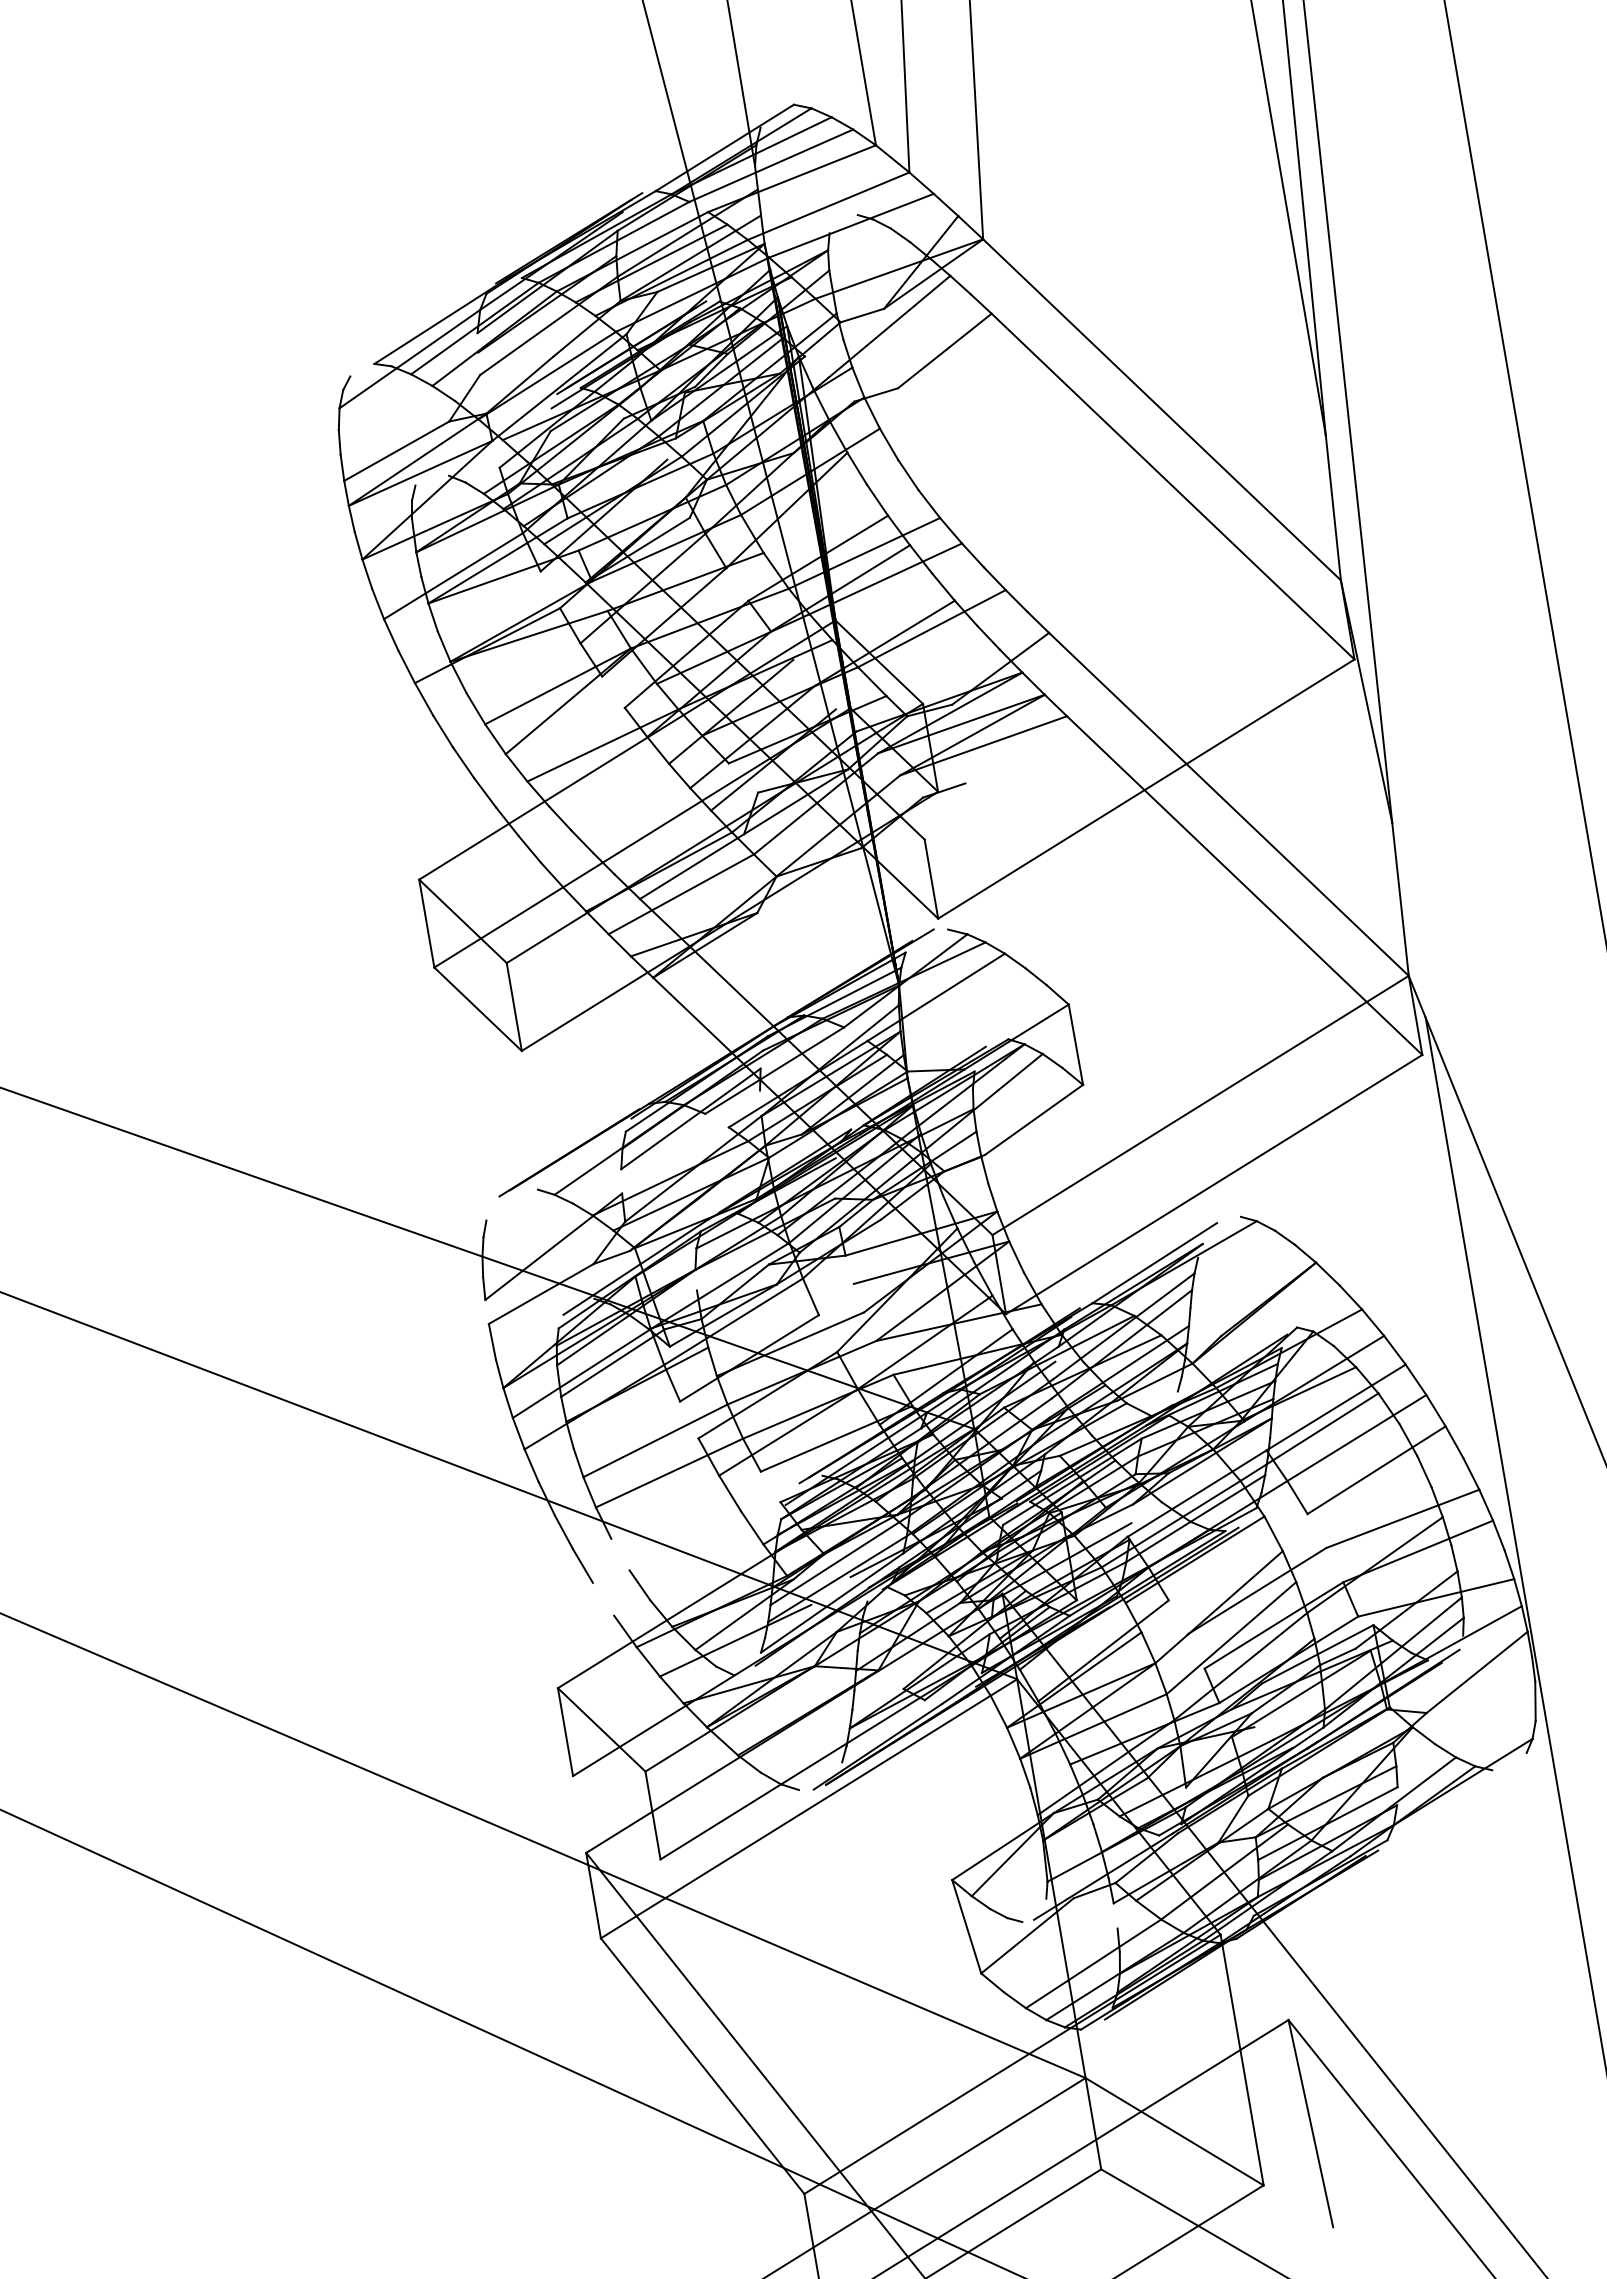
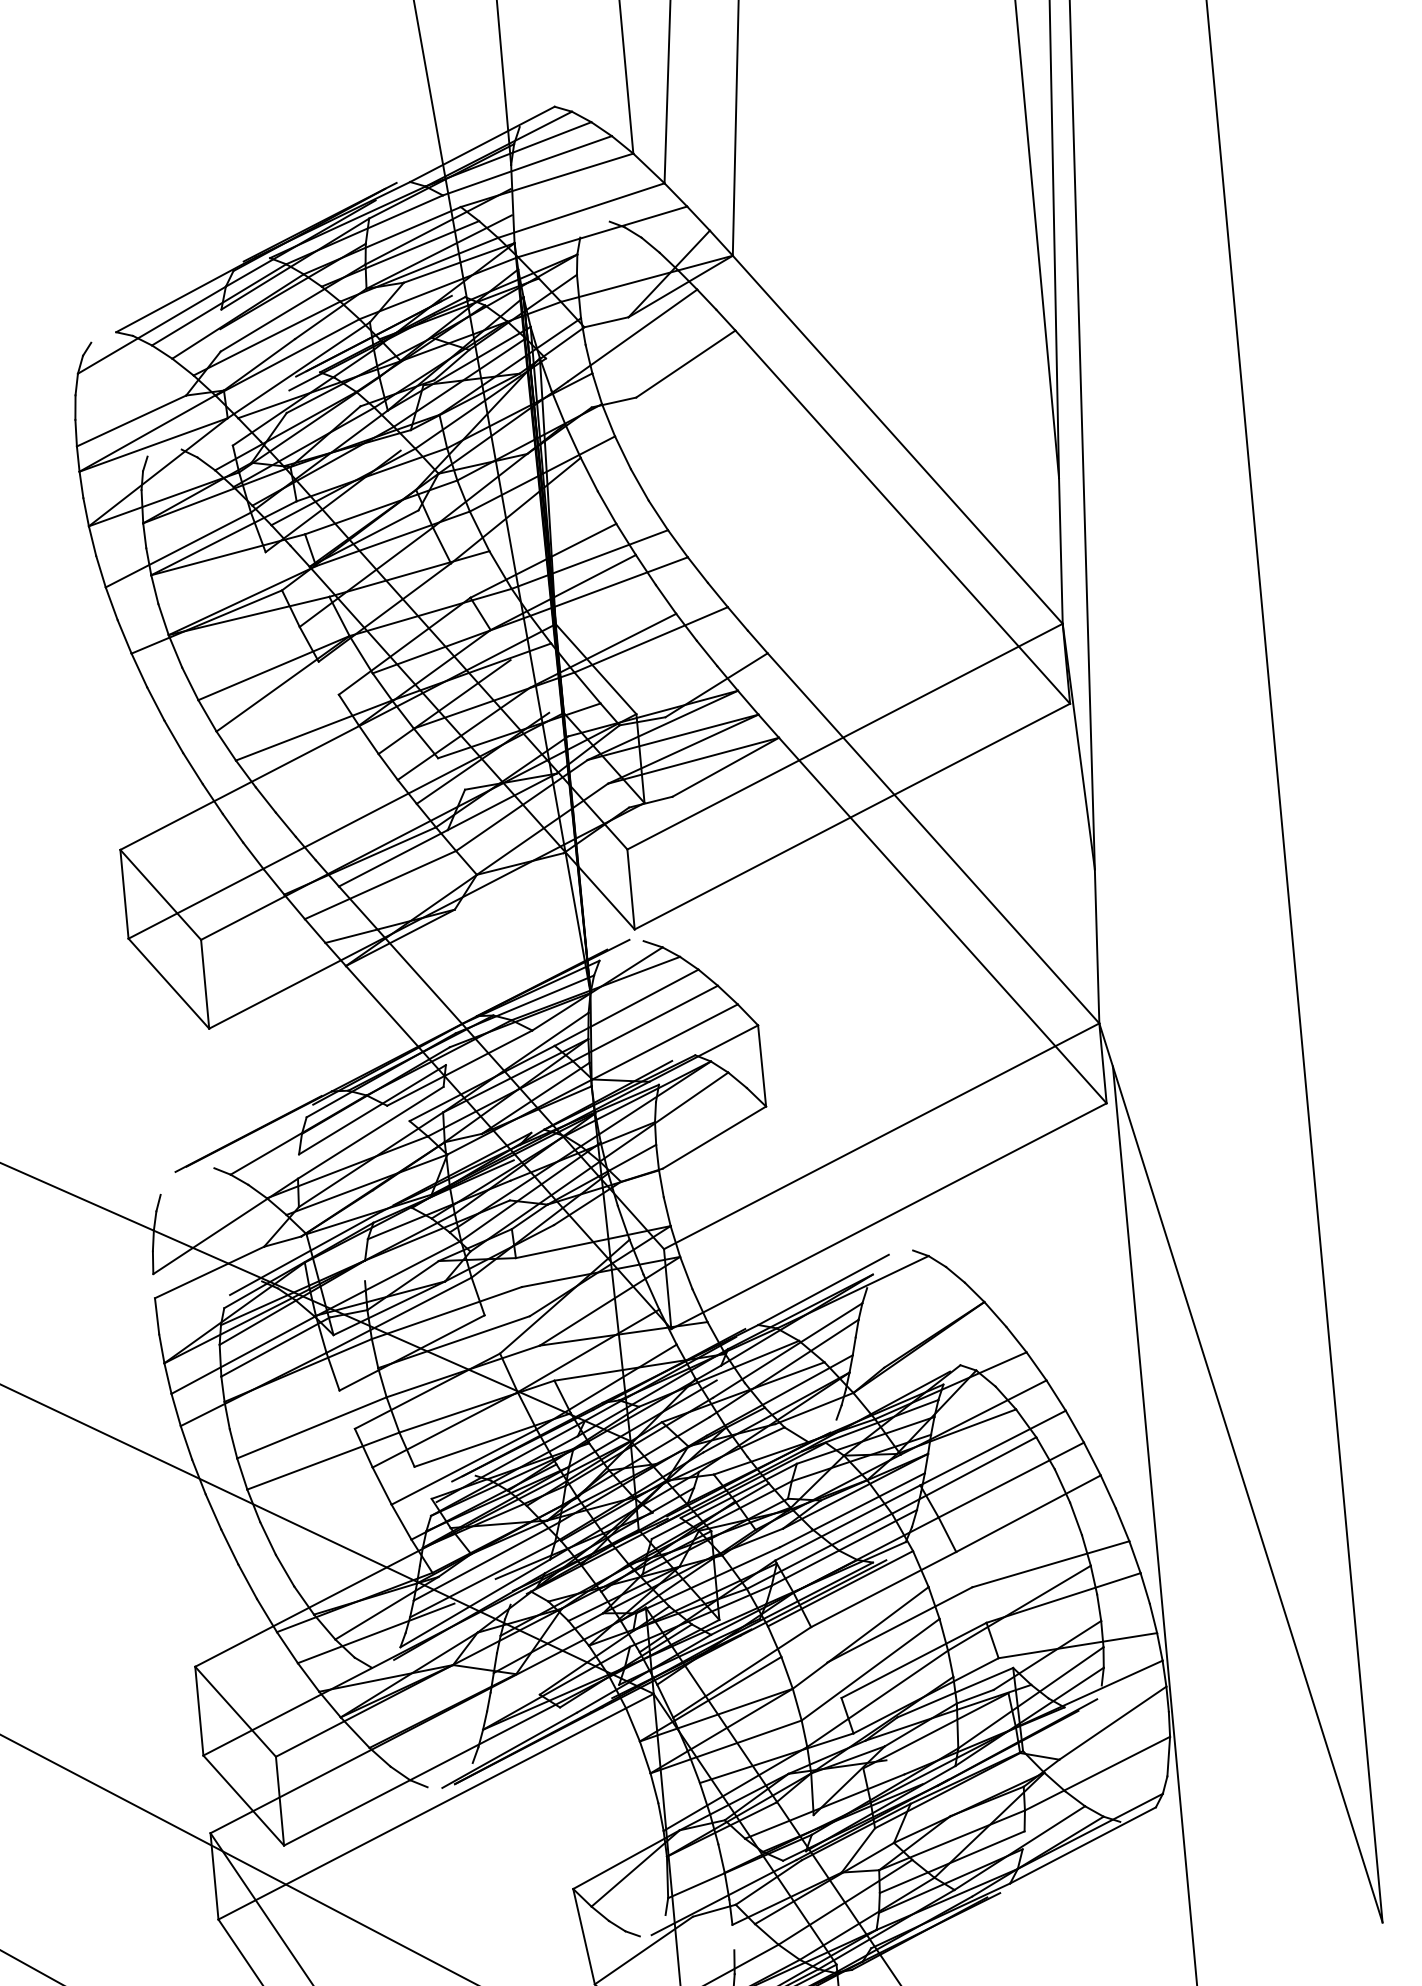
line: (525, 358) -> (267, 338), added
line: (1132, 709) -> (844, 736), added
line: (1016, 749) -> (726, 766), added
line: (956, 1011) -> (645, 1023), added
line: (976, 1028) -> (664, 1041), added
line: (691, 1141) -> (371, 1132), added
line: (780, 1315) -> (446, 1312), added
line: (809, 1467) -> (463, 1466), added
line: (1200, 1480) -> (852, 1510), added
line: (620, 1554) -> (268, 1538), added
line: (1237, 1557) -> (882, 1589), added
line: (603, 1598) -> (247, 1580), added
line: (1465, 1723) -> (1097, 1773), added
line: (1456, 1796) -> (1082, 1845), added
line: (616, 1817) -> (243, 1800), added

